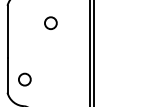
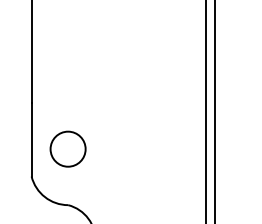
circle: (50, 22) -> (122, 28), removed
circle: (24, 79) -> (67, 148), size x1.4

